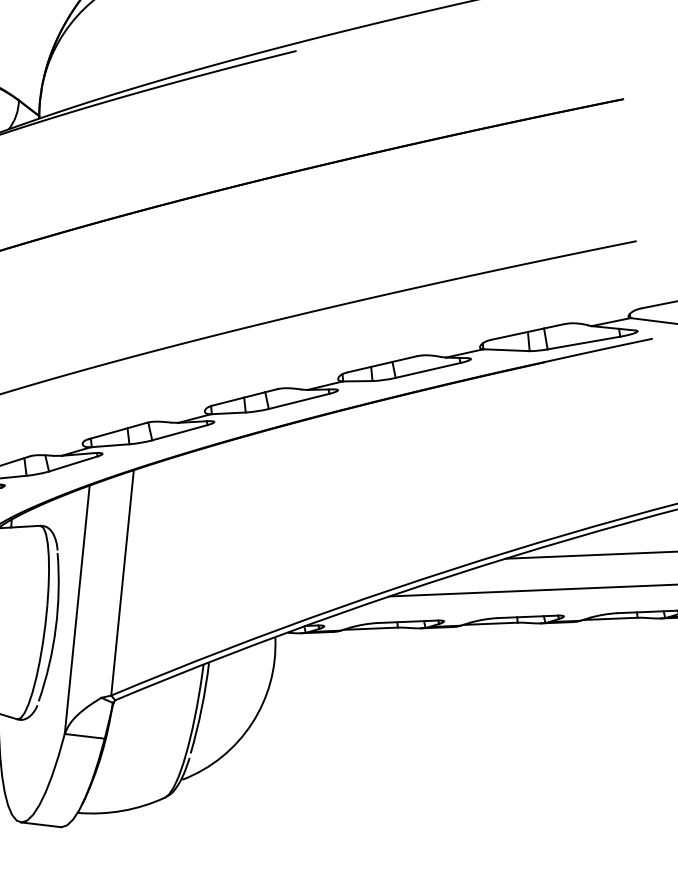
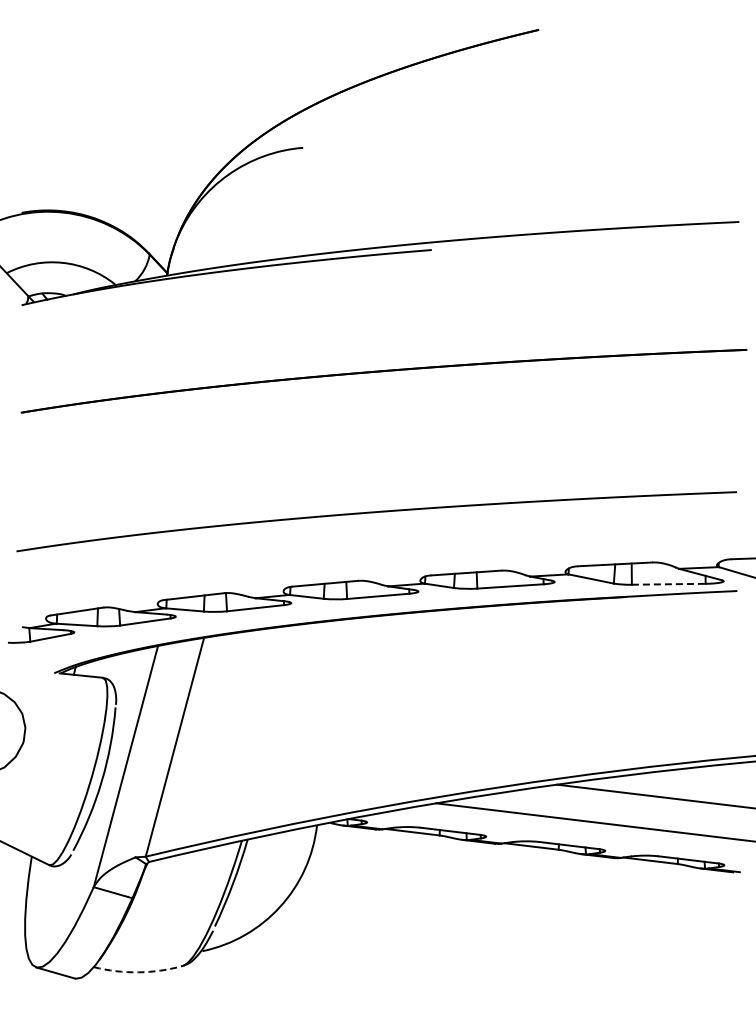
line: (583, 343) -> (668, 584), solid -> dashed
arc: (122, 811) -> (138, 972), solid -> dashed

